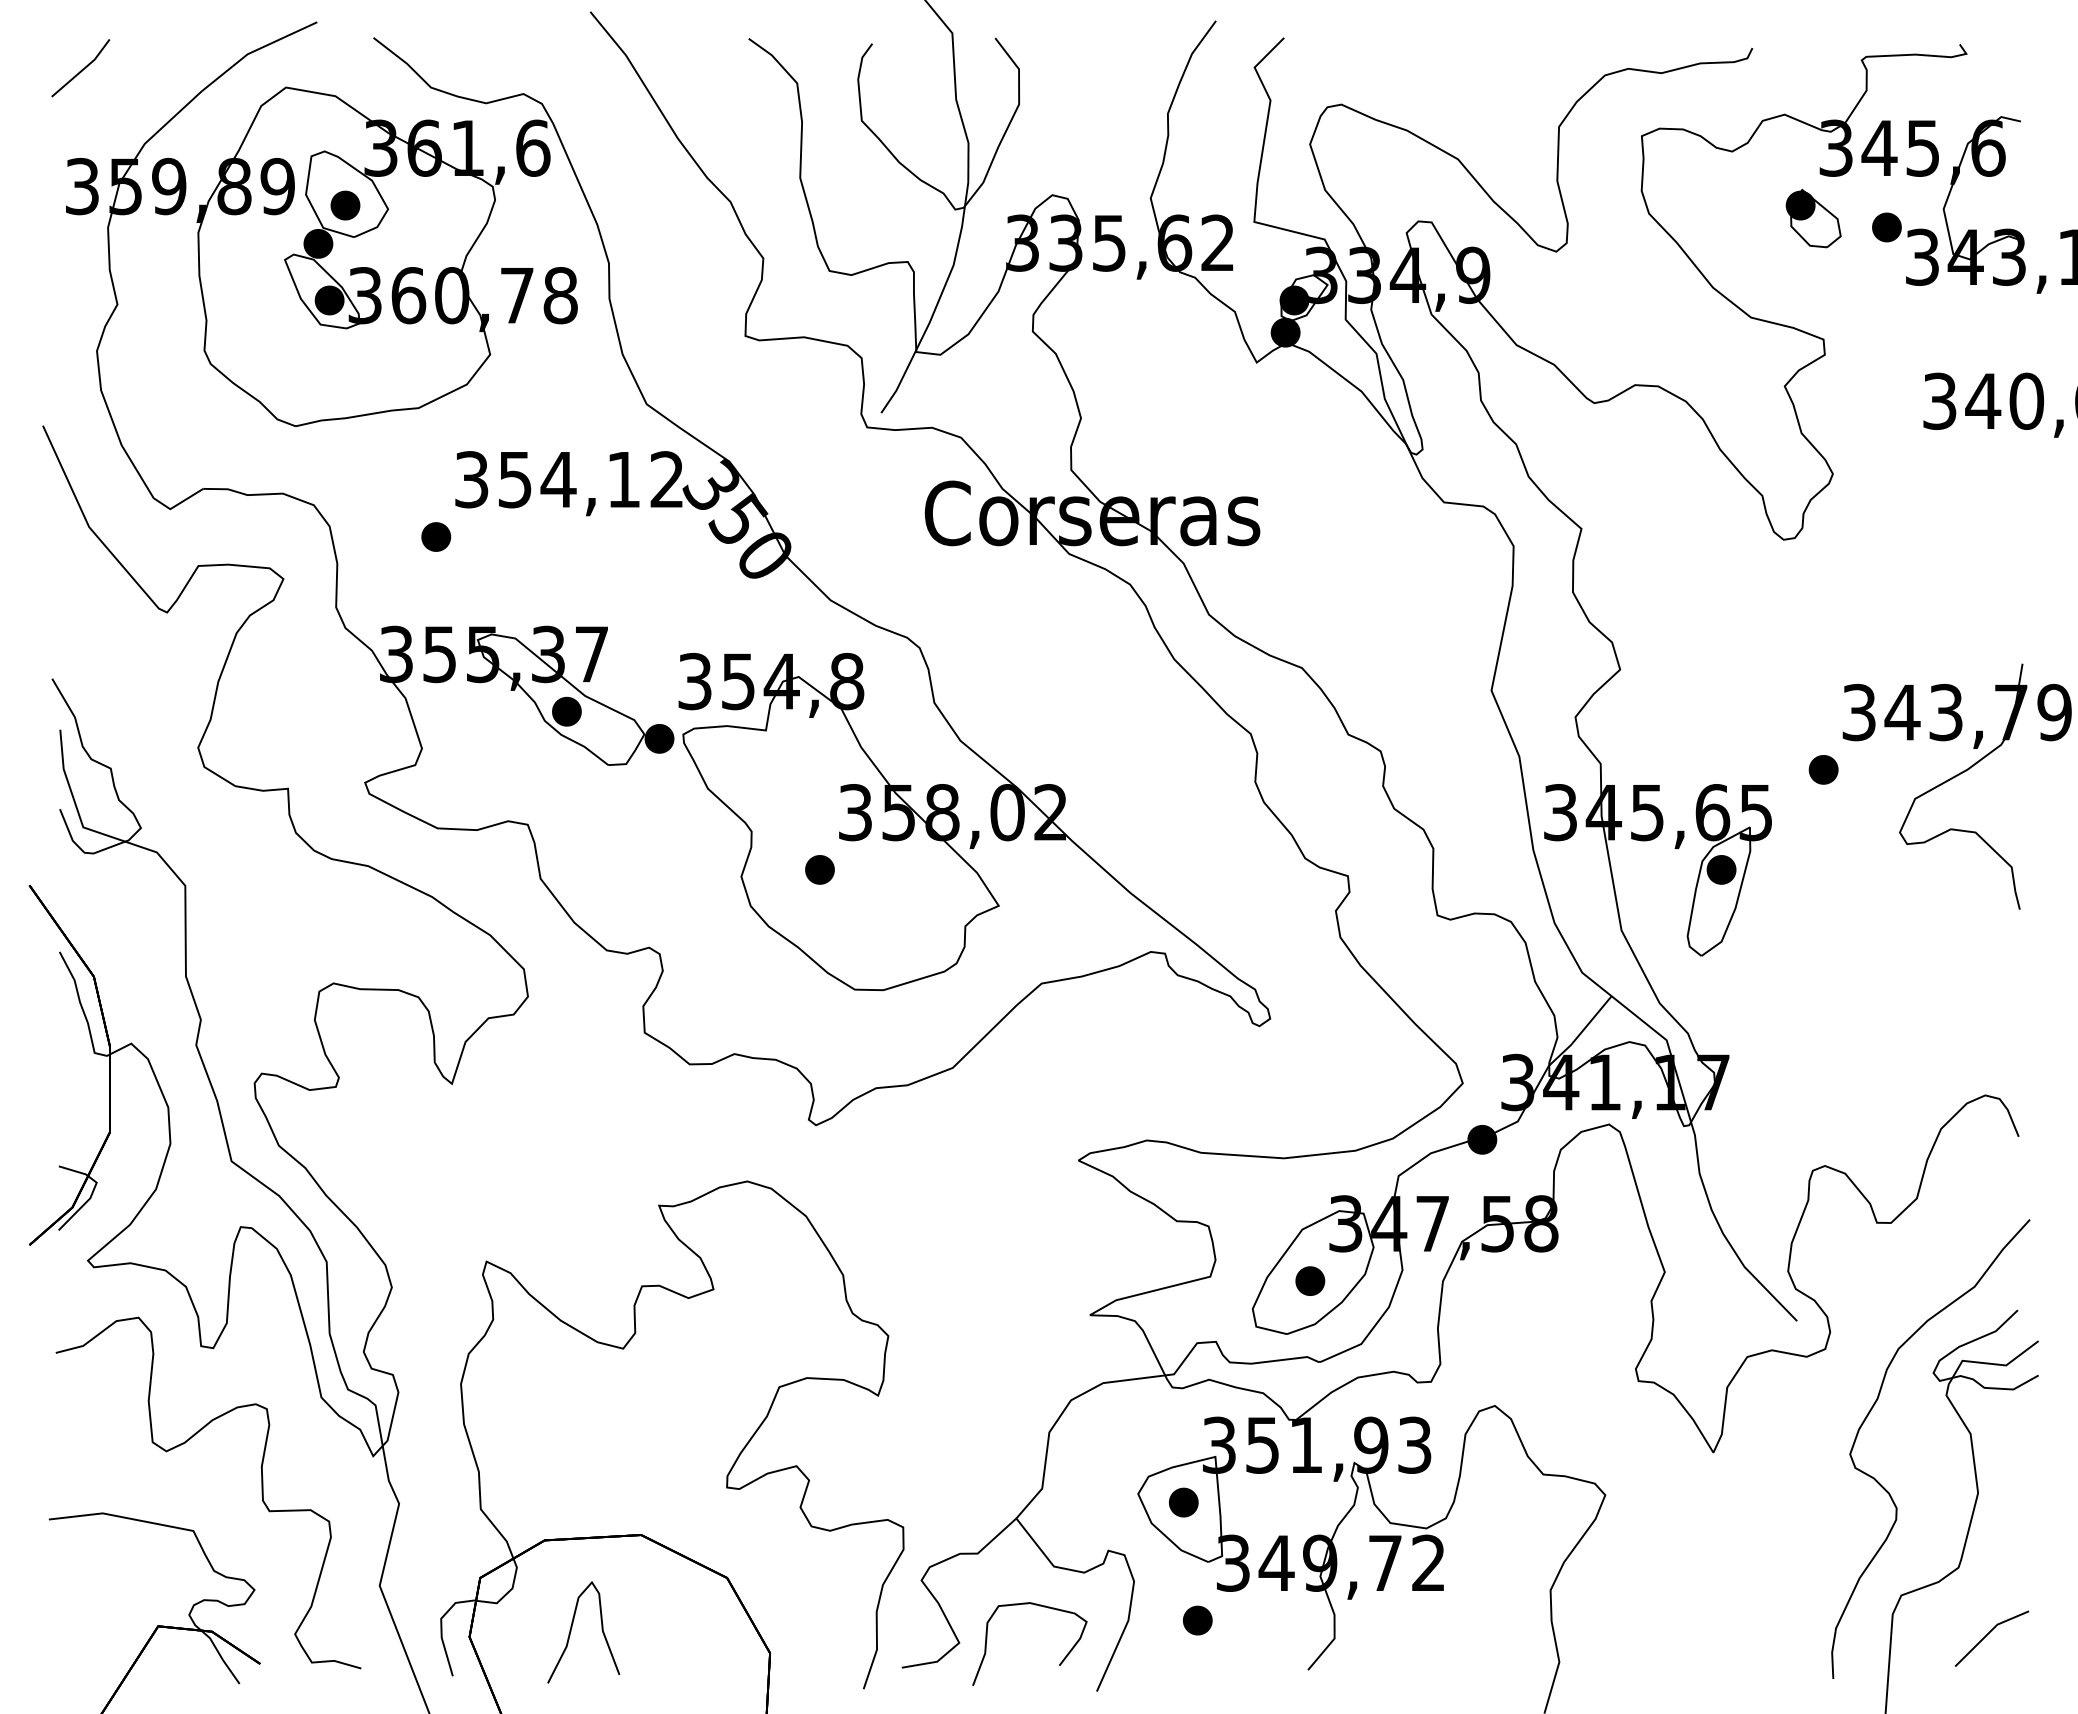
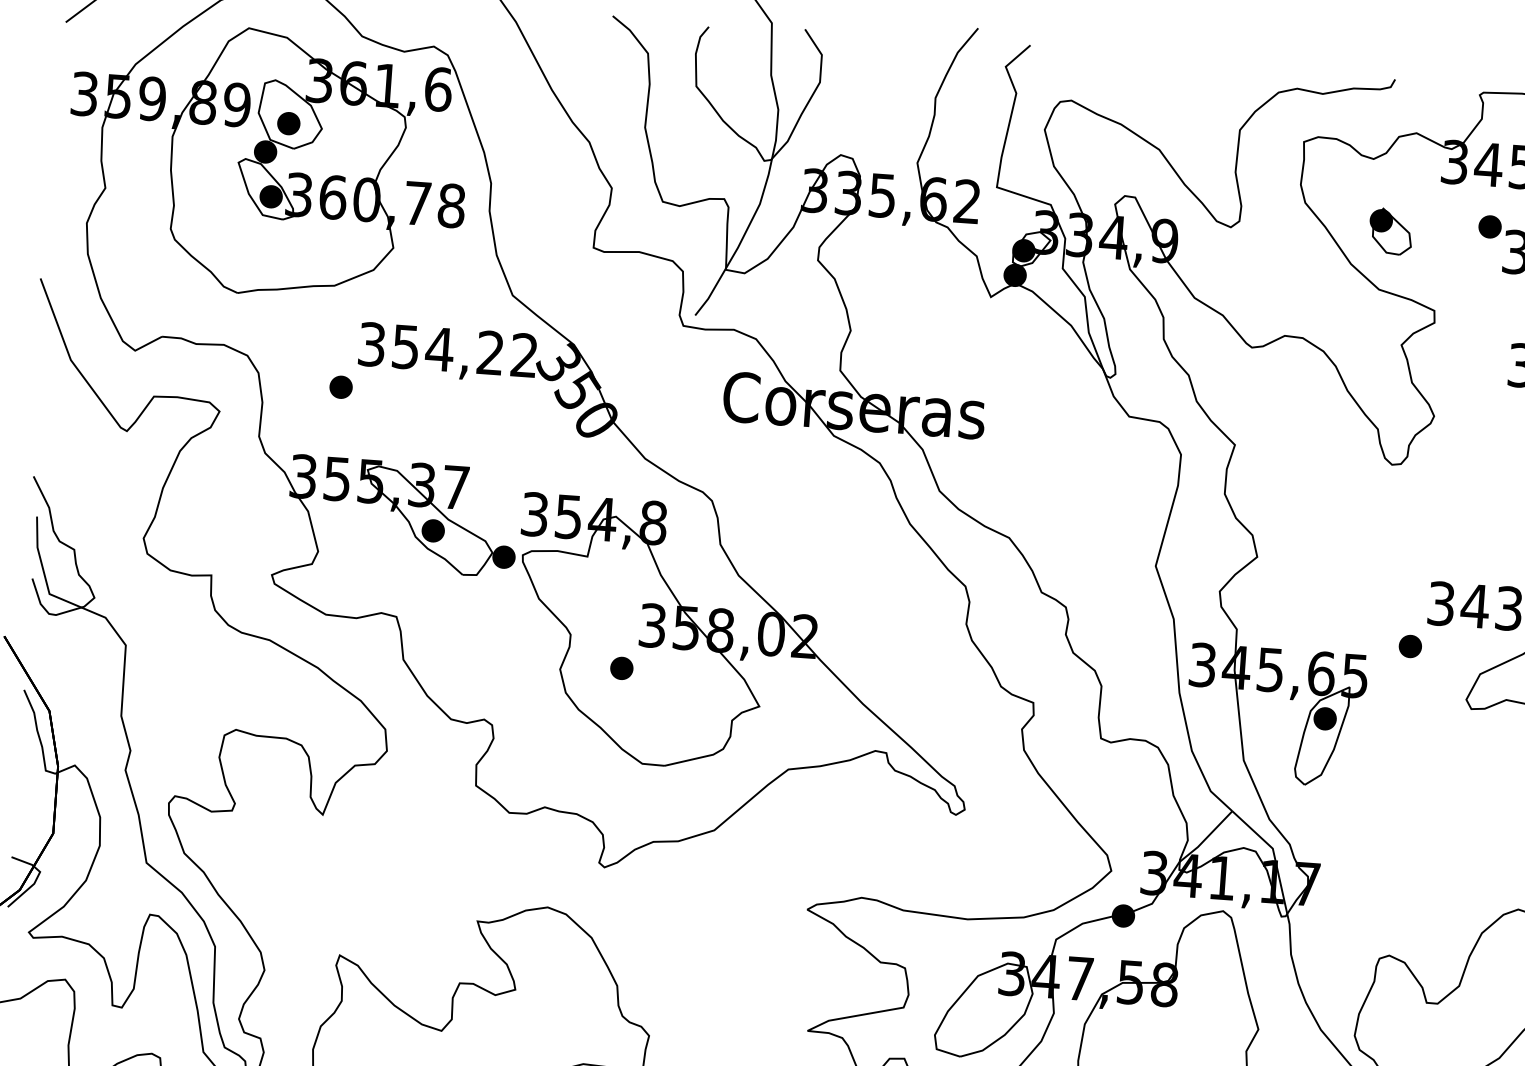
part: (1813, 218) -> (1390, 231), moved
text: (623, 479) -> (490, 352), 354,12 -> 354,22
part: (1310, 1280) -> (981, 1016), removed

